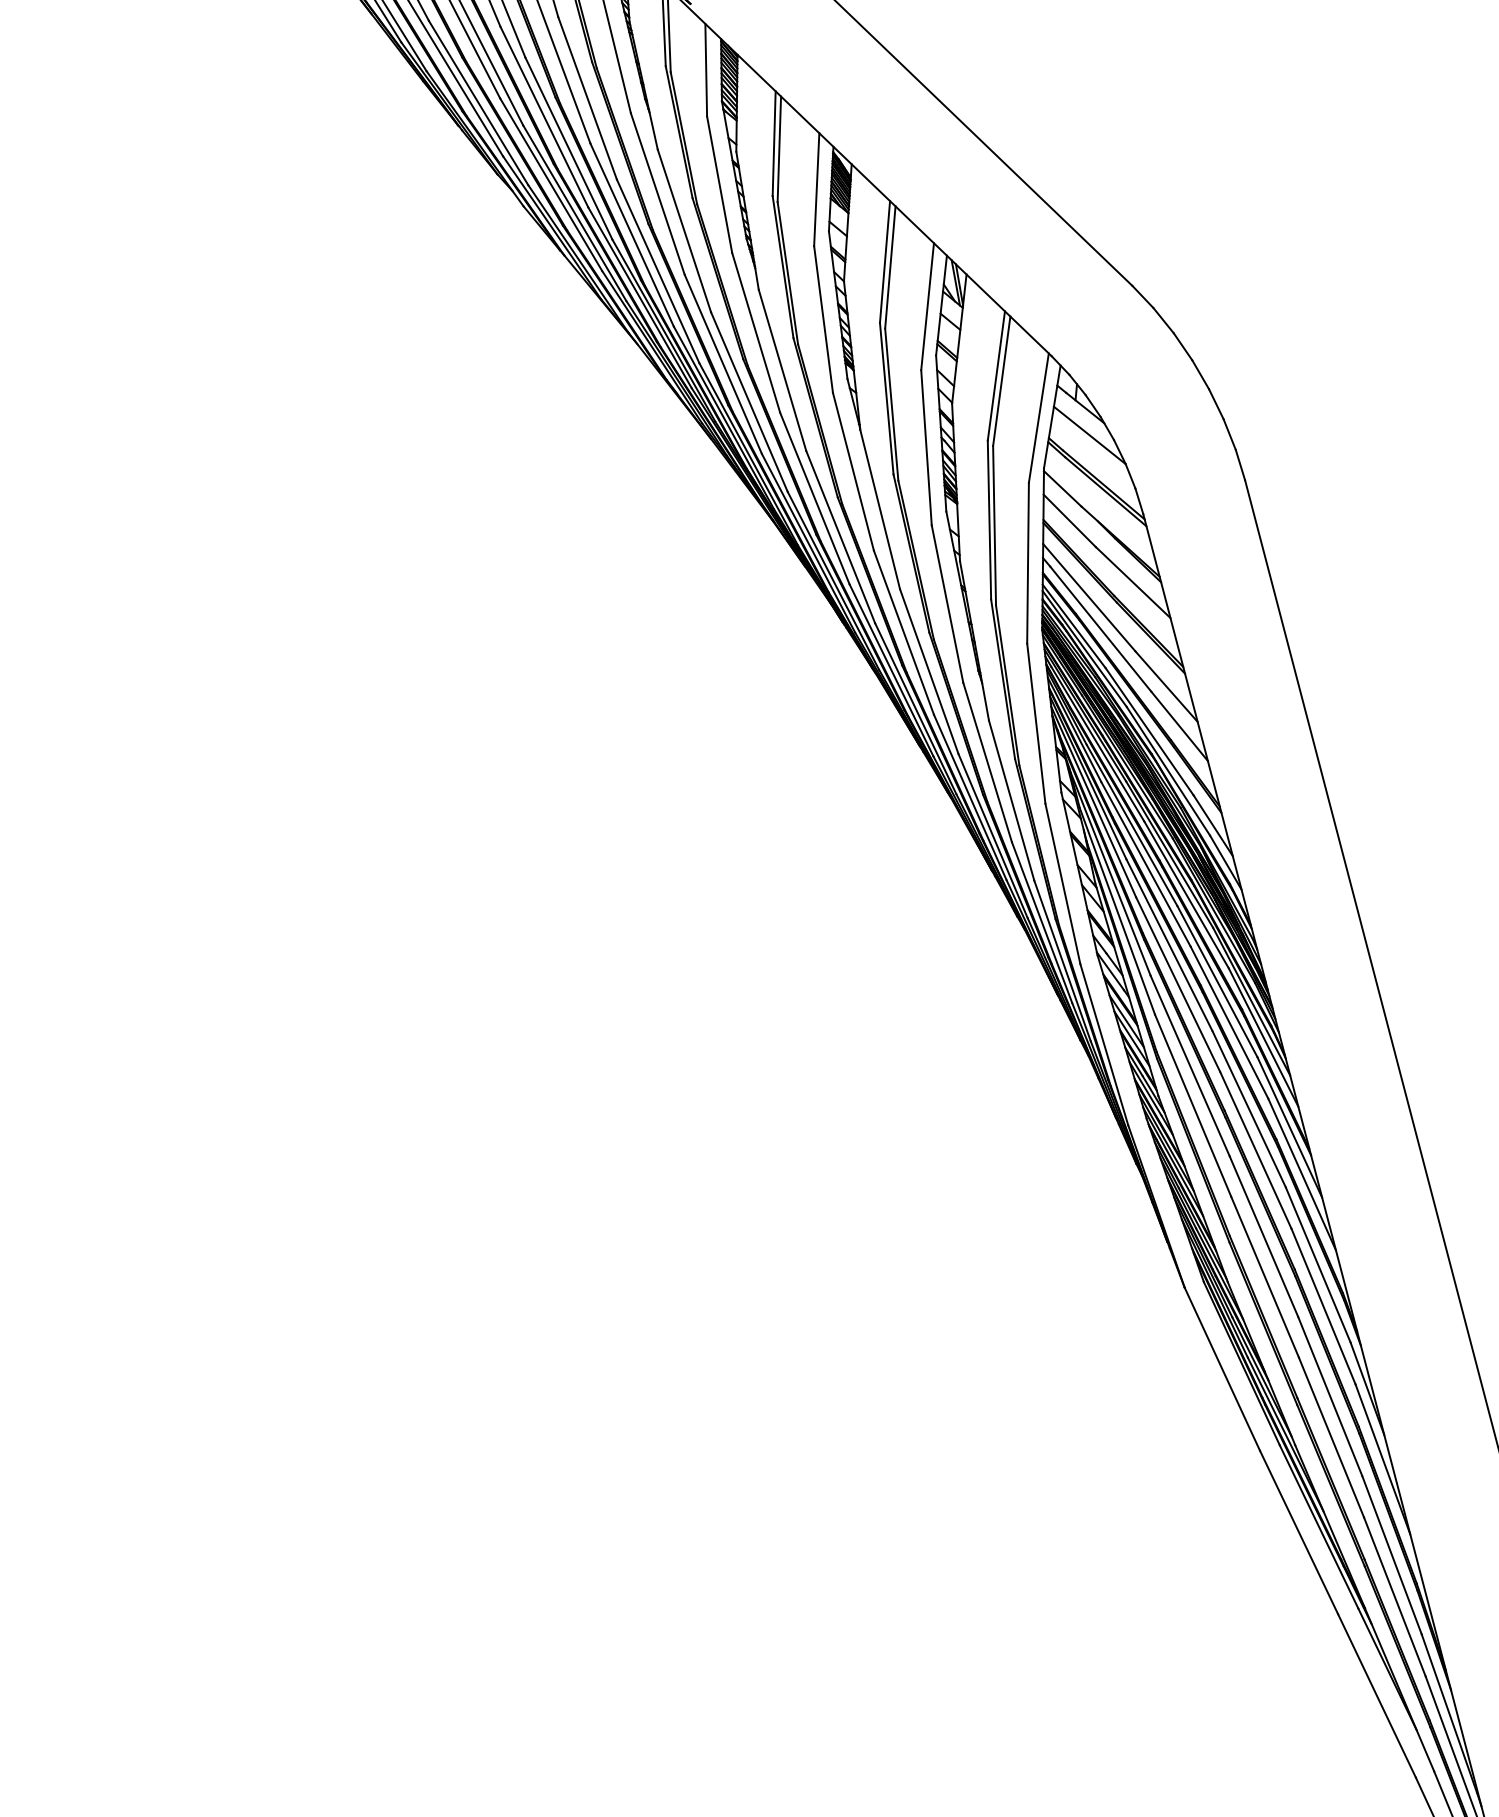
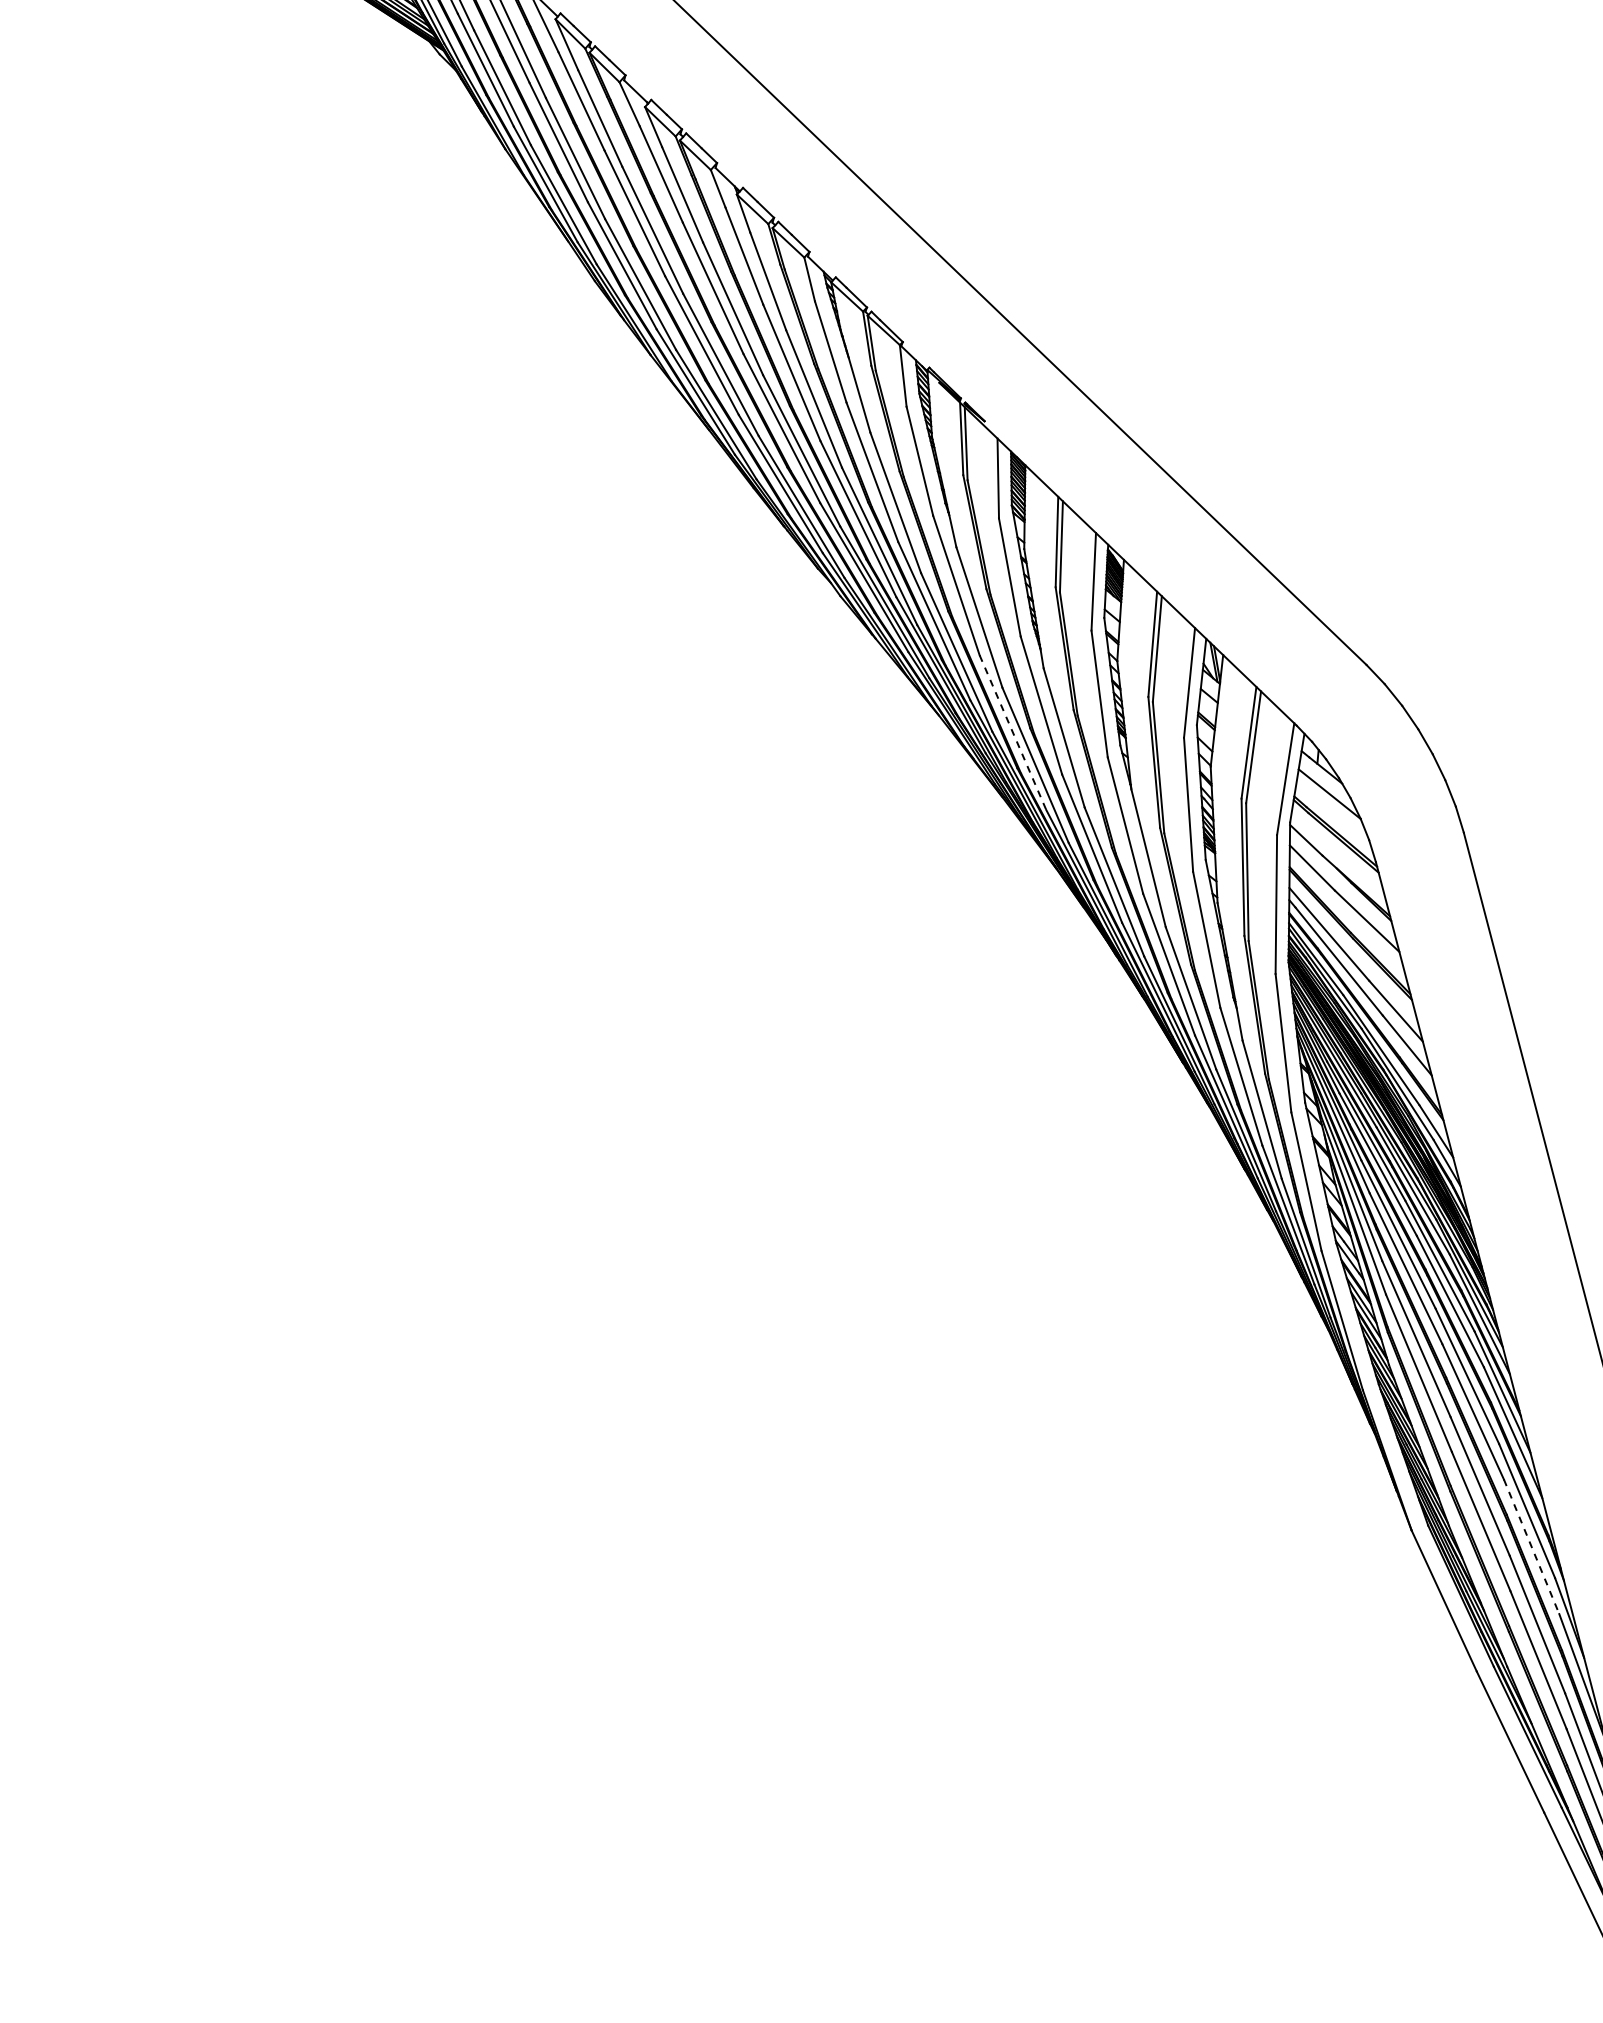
line: (723, 365) -> (1013, 733), solid -> dashed
line: (1323, 1306) -> (1531, 1546), solid -> dashed

